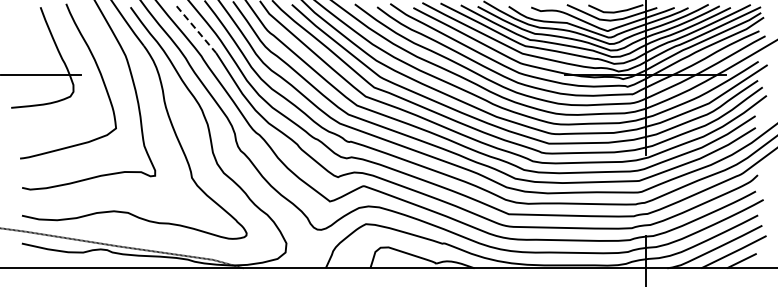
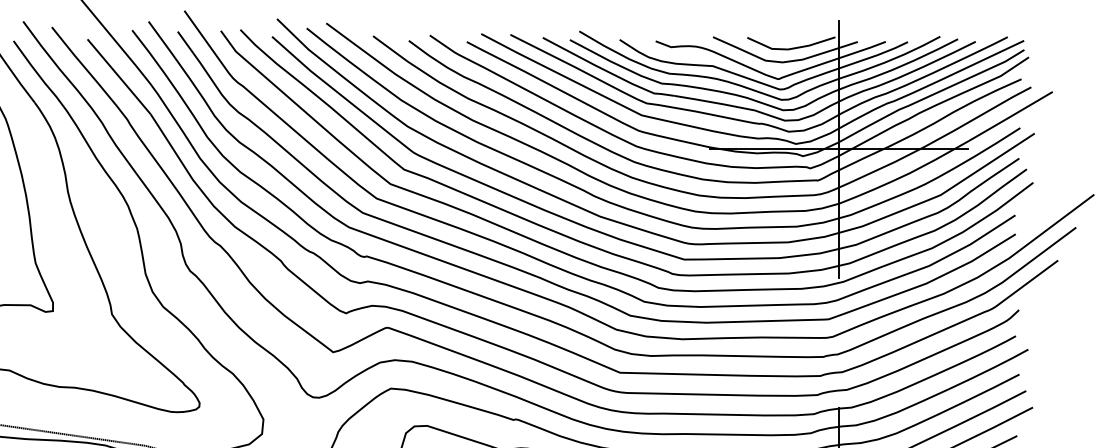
line: (196, 30) -> (119, 78), dashed -> solid

